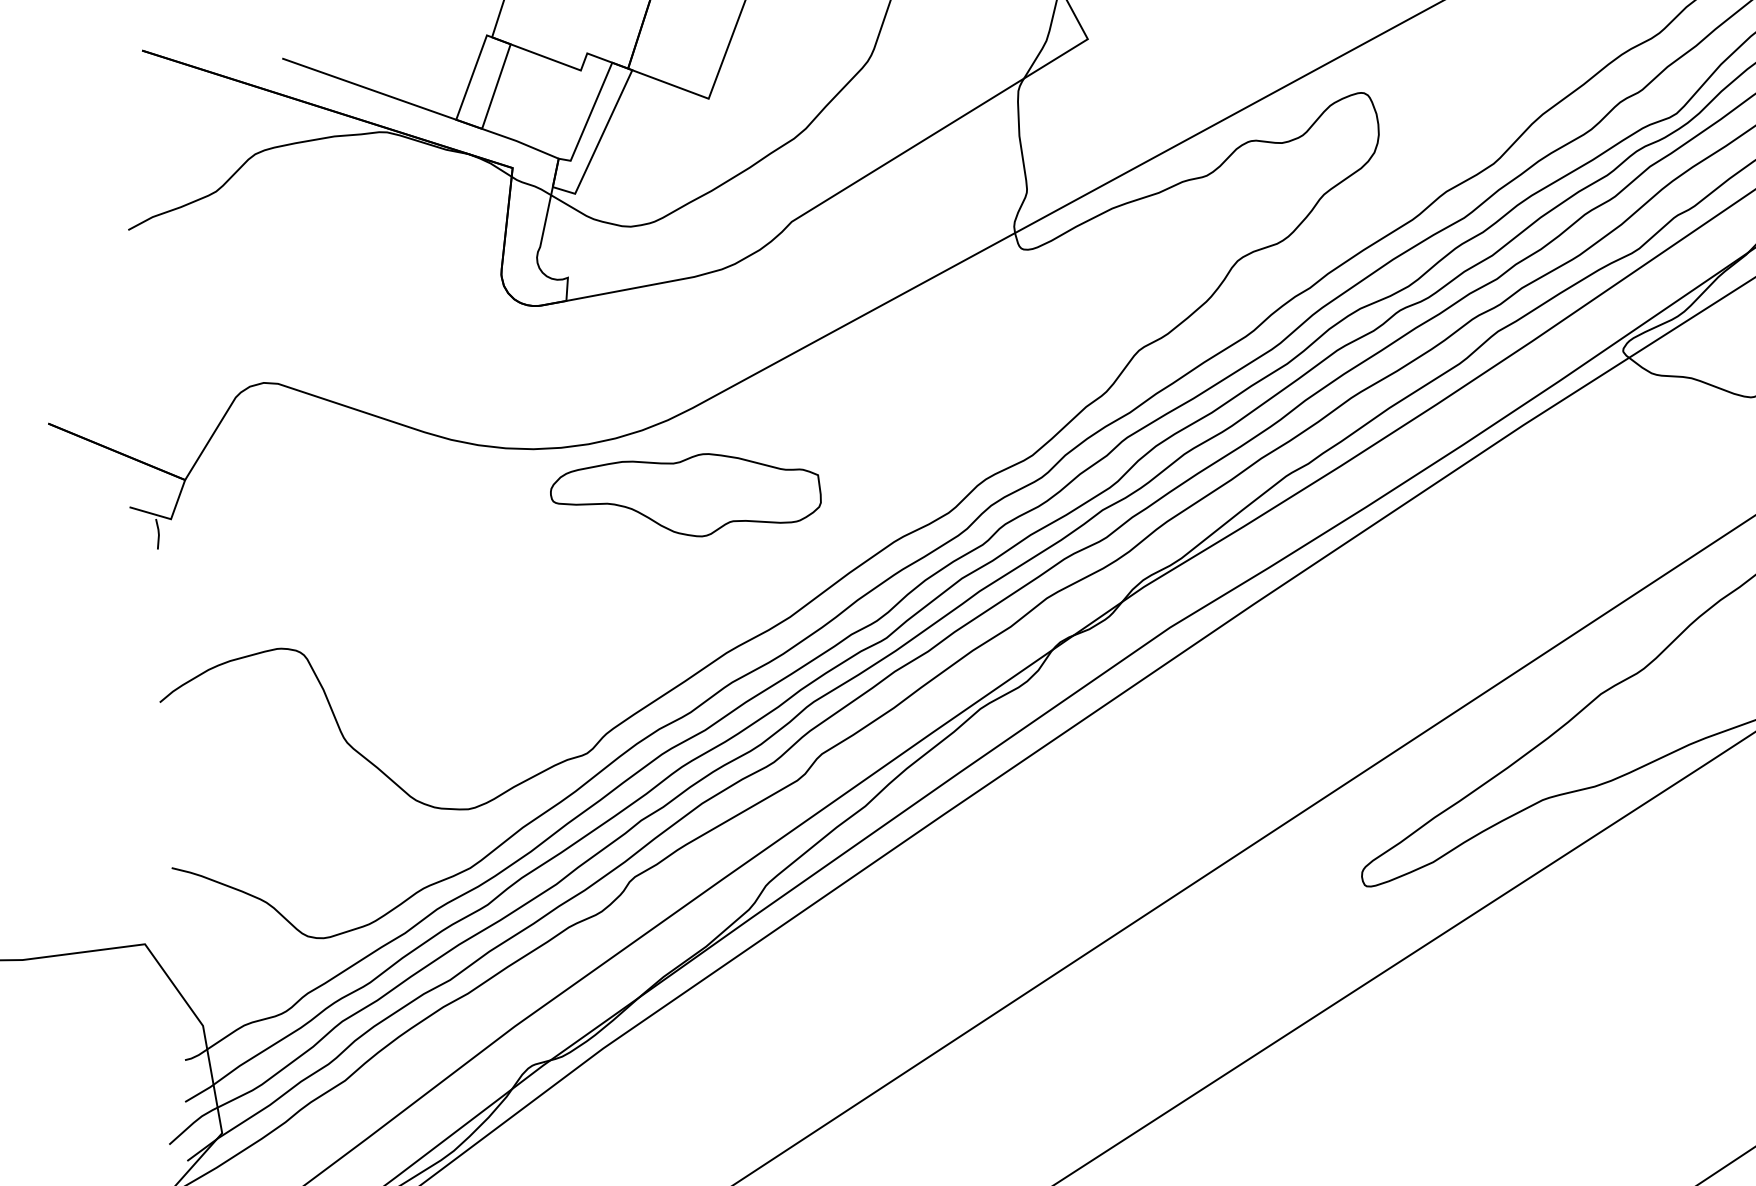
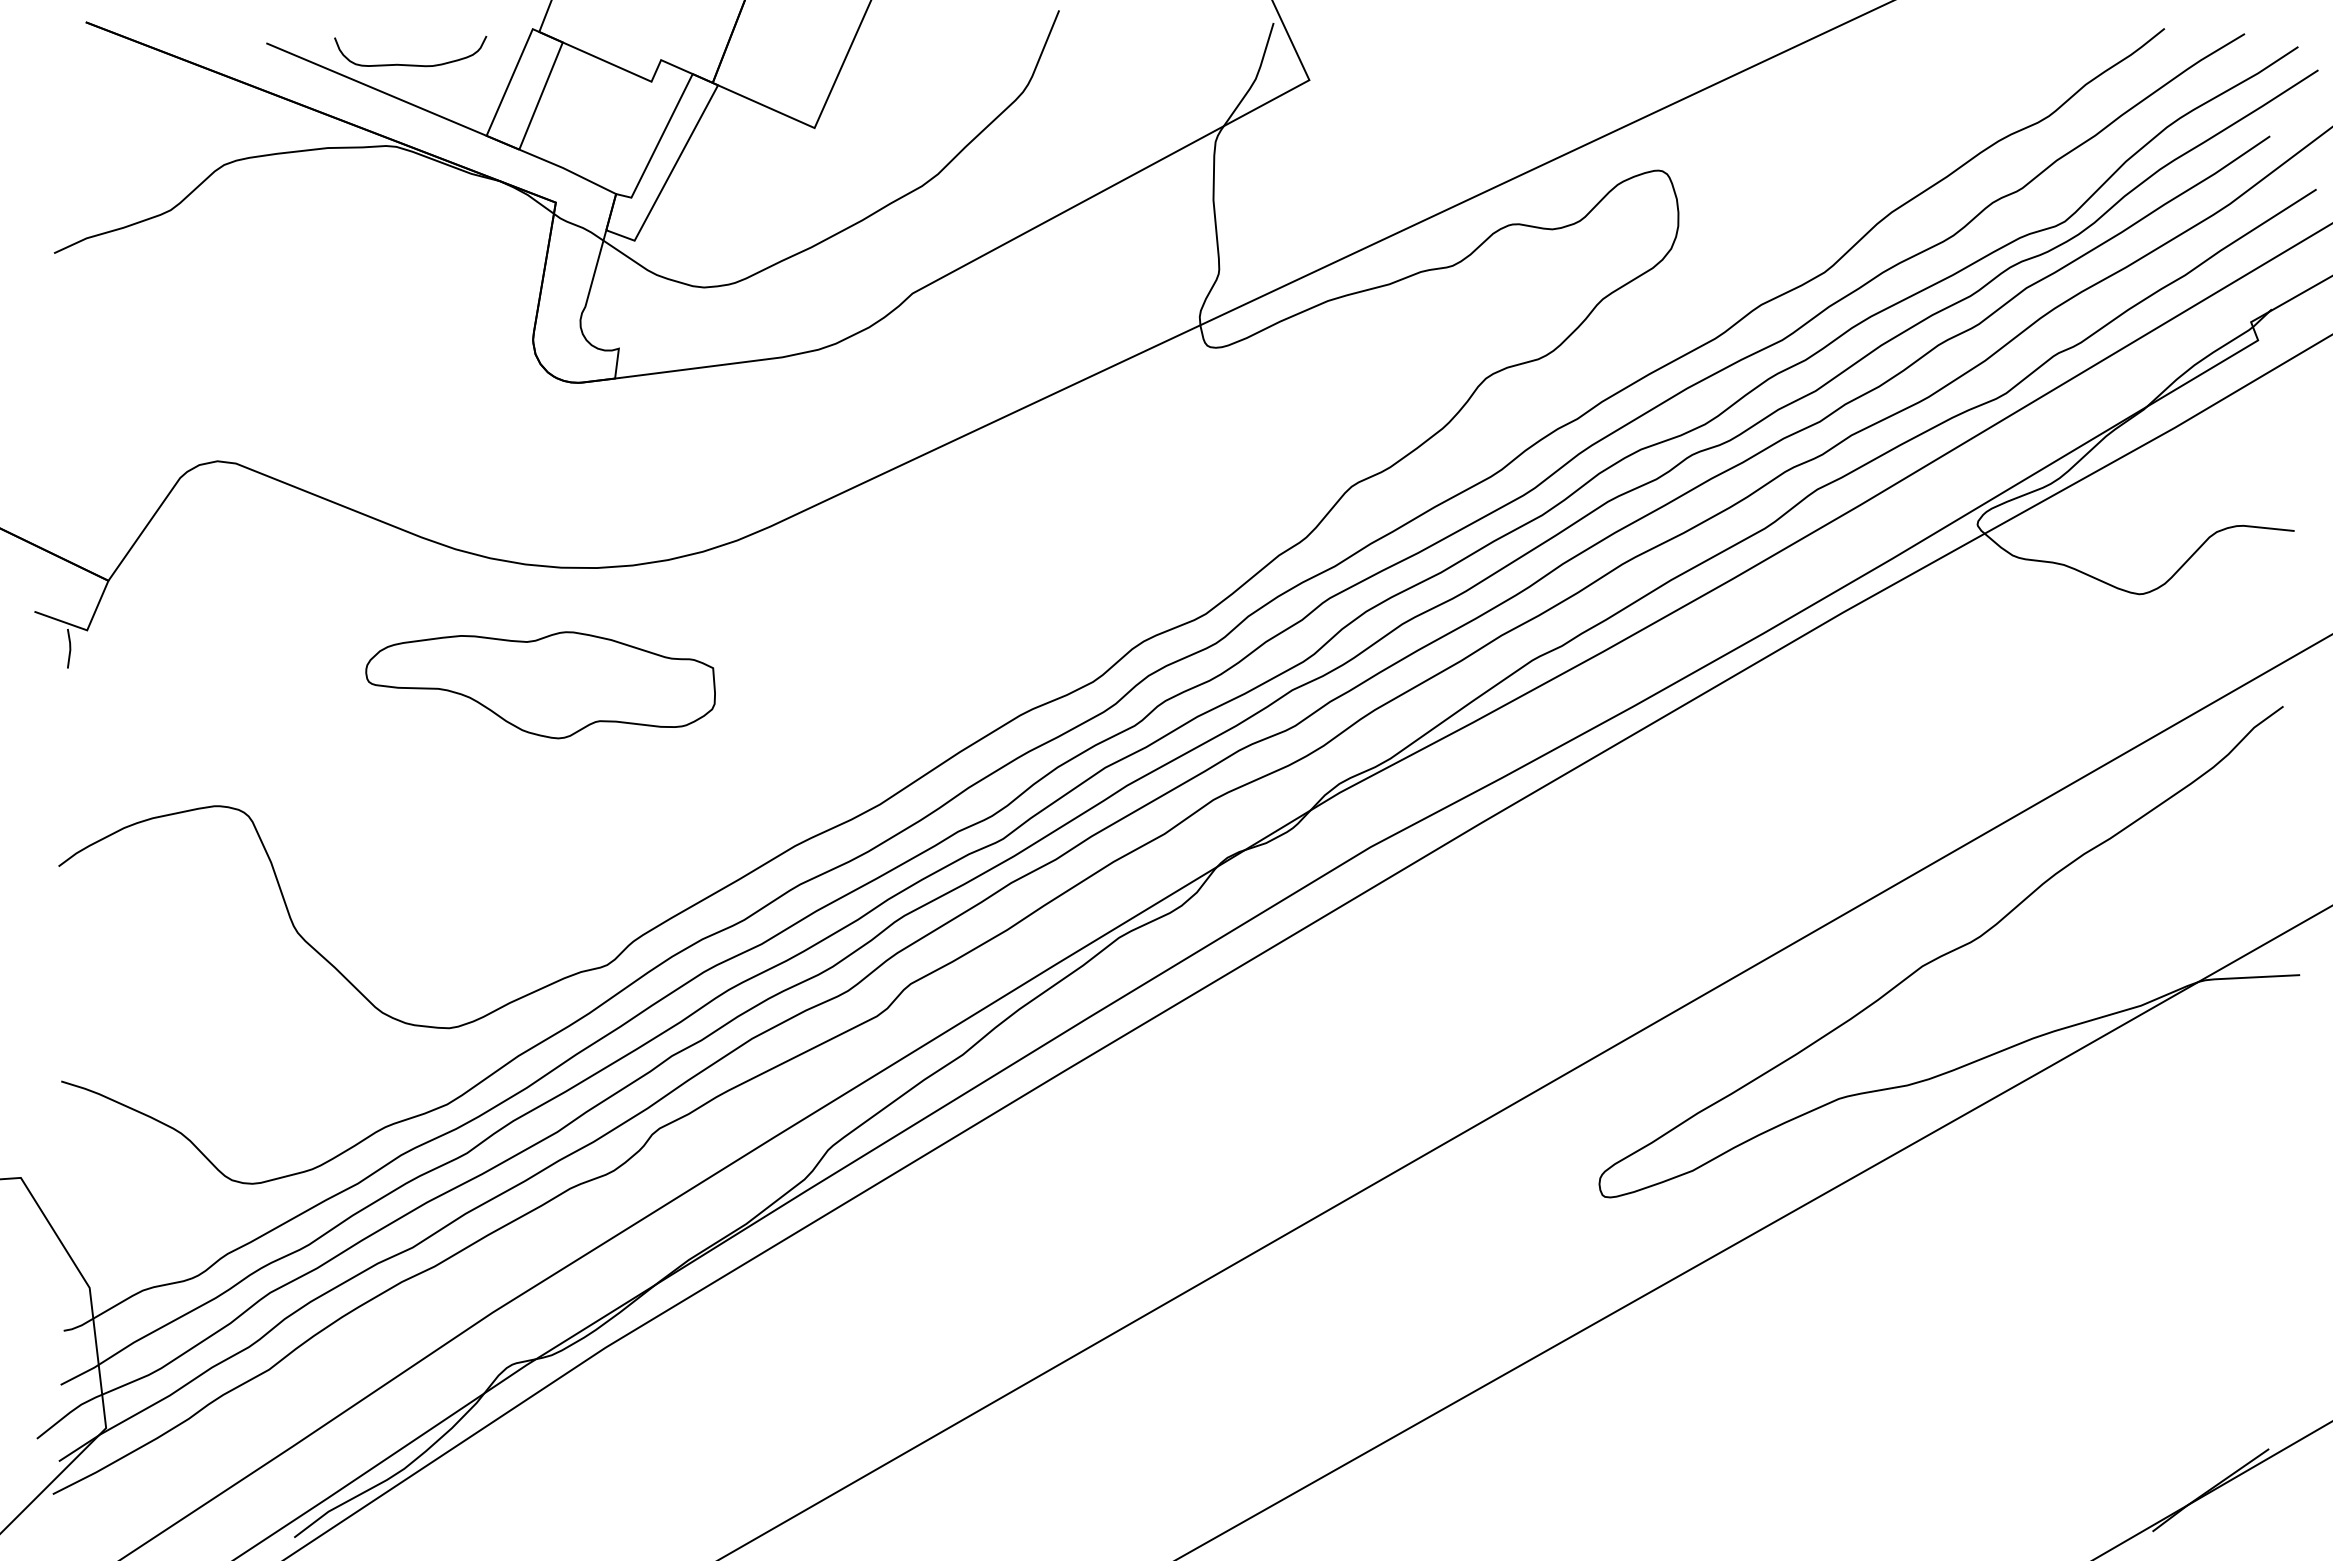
curve: (394, 68) -> (410, 64), added
part: (685, 496) -> (540, 685), moved

